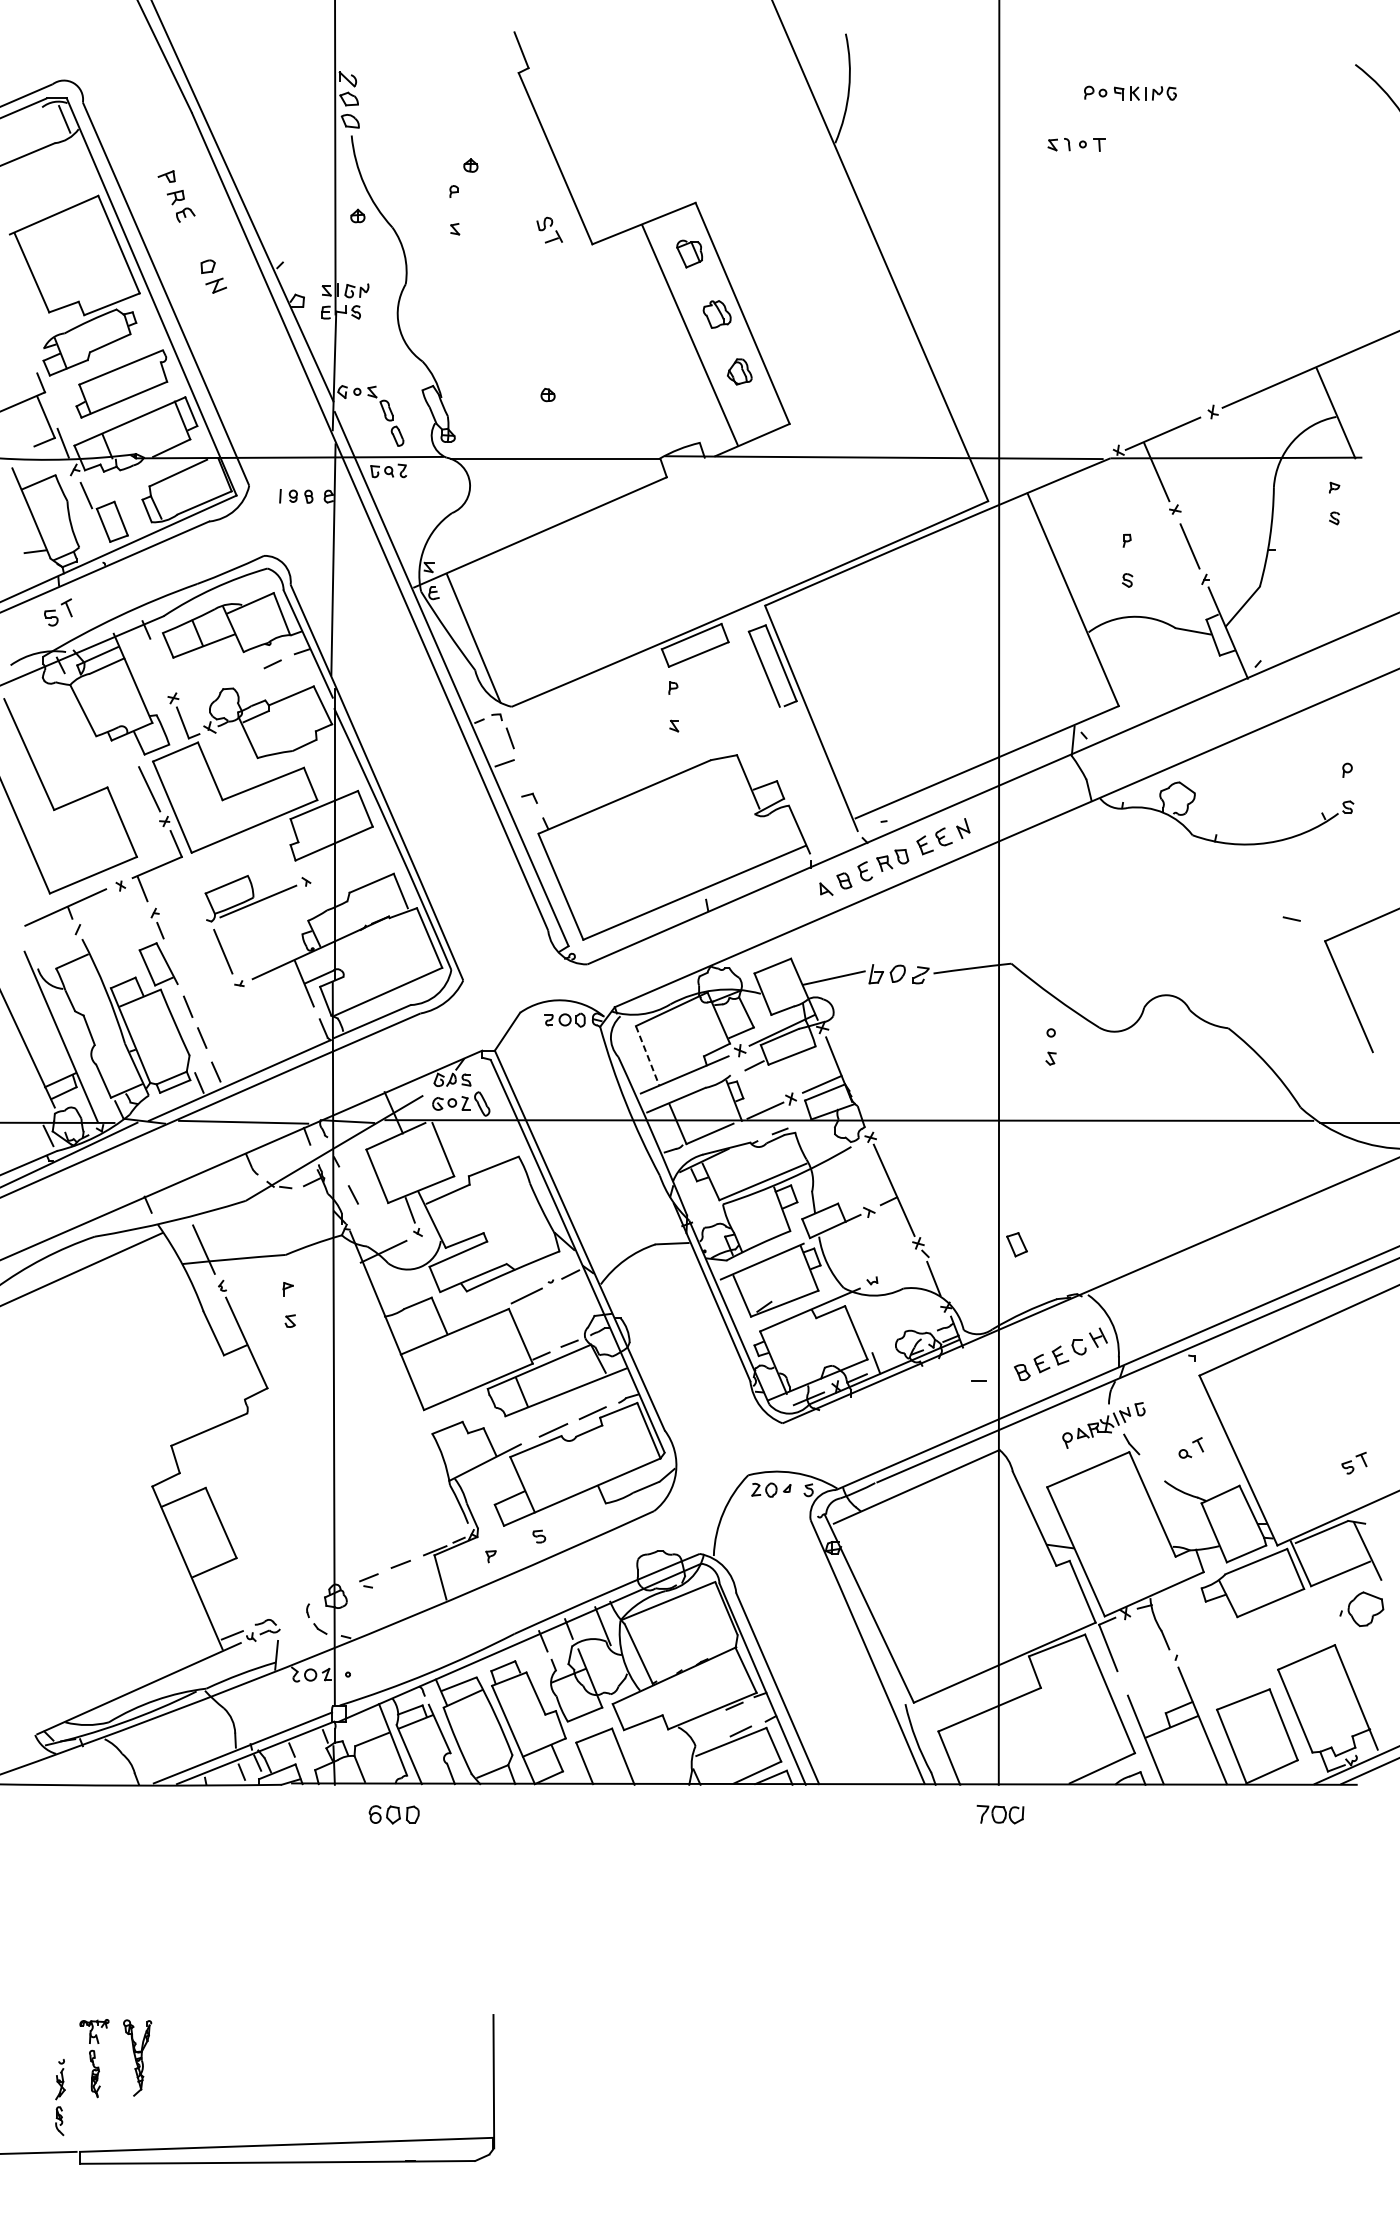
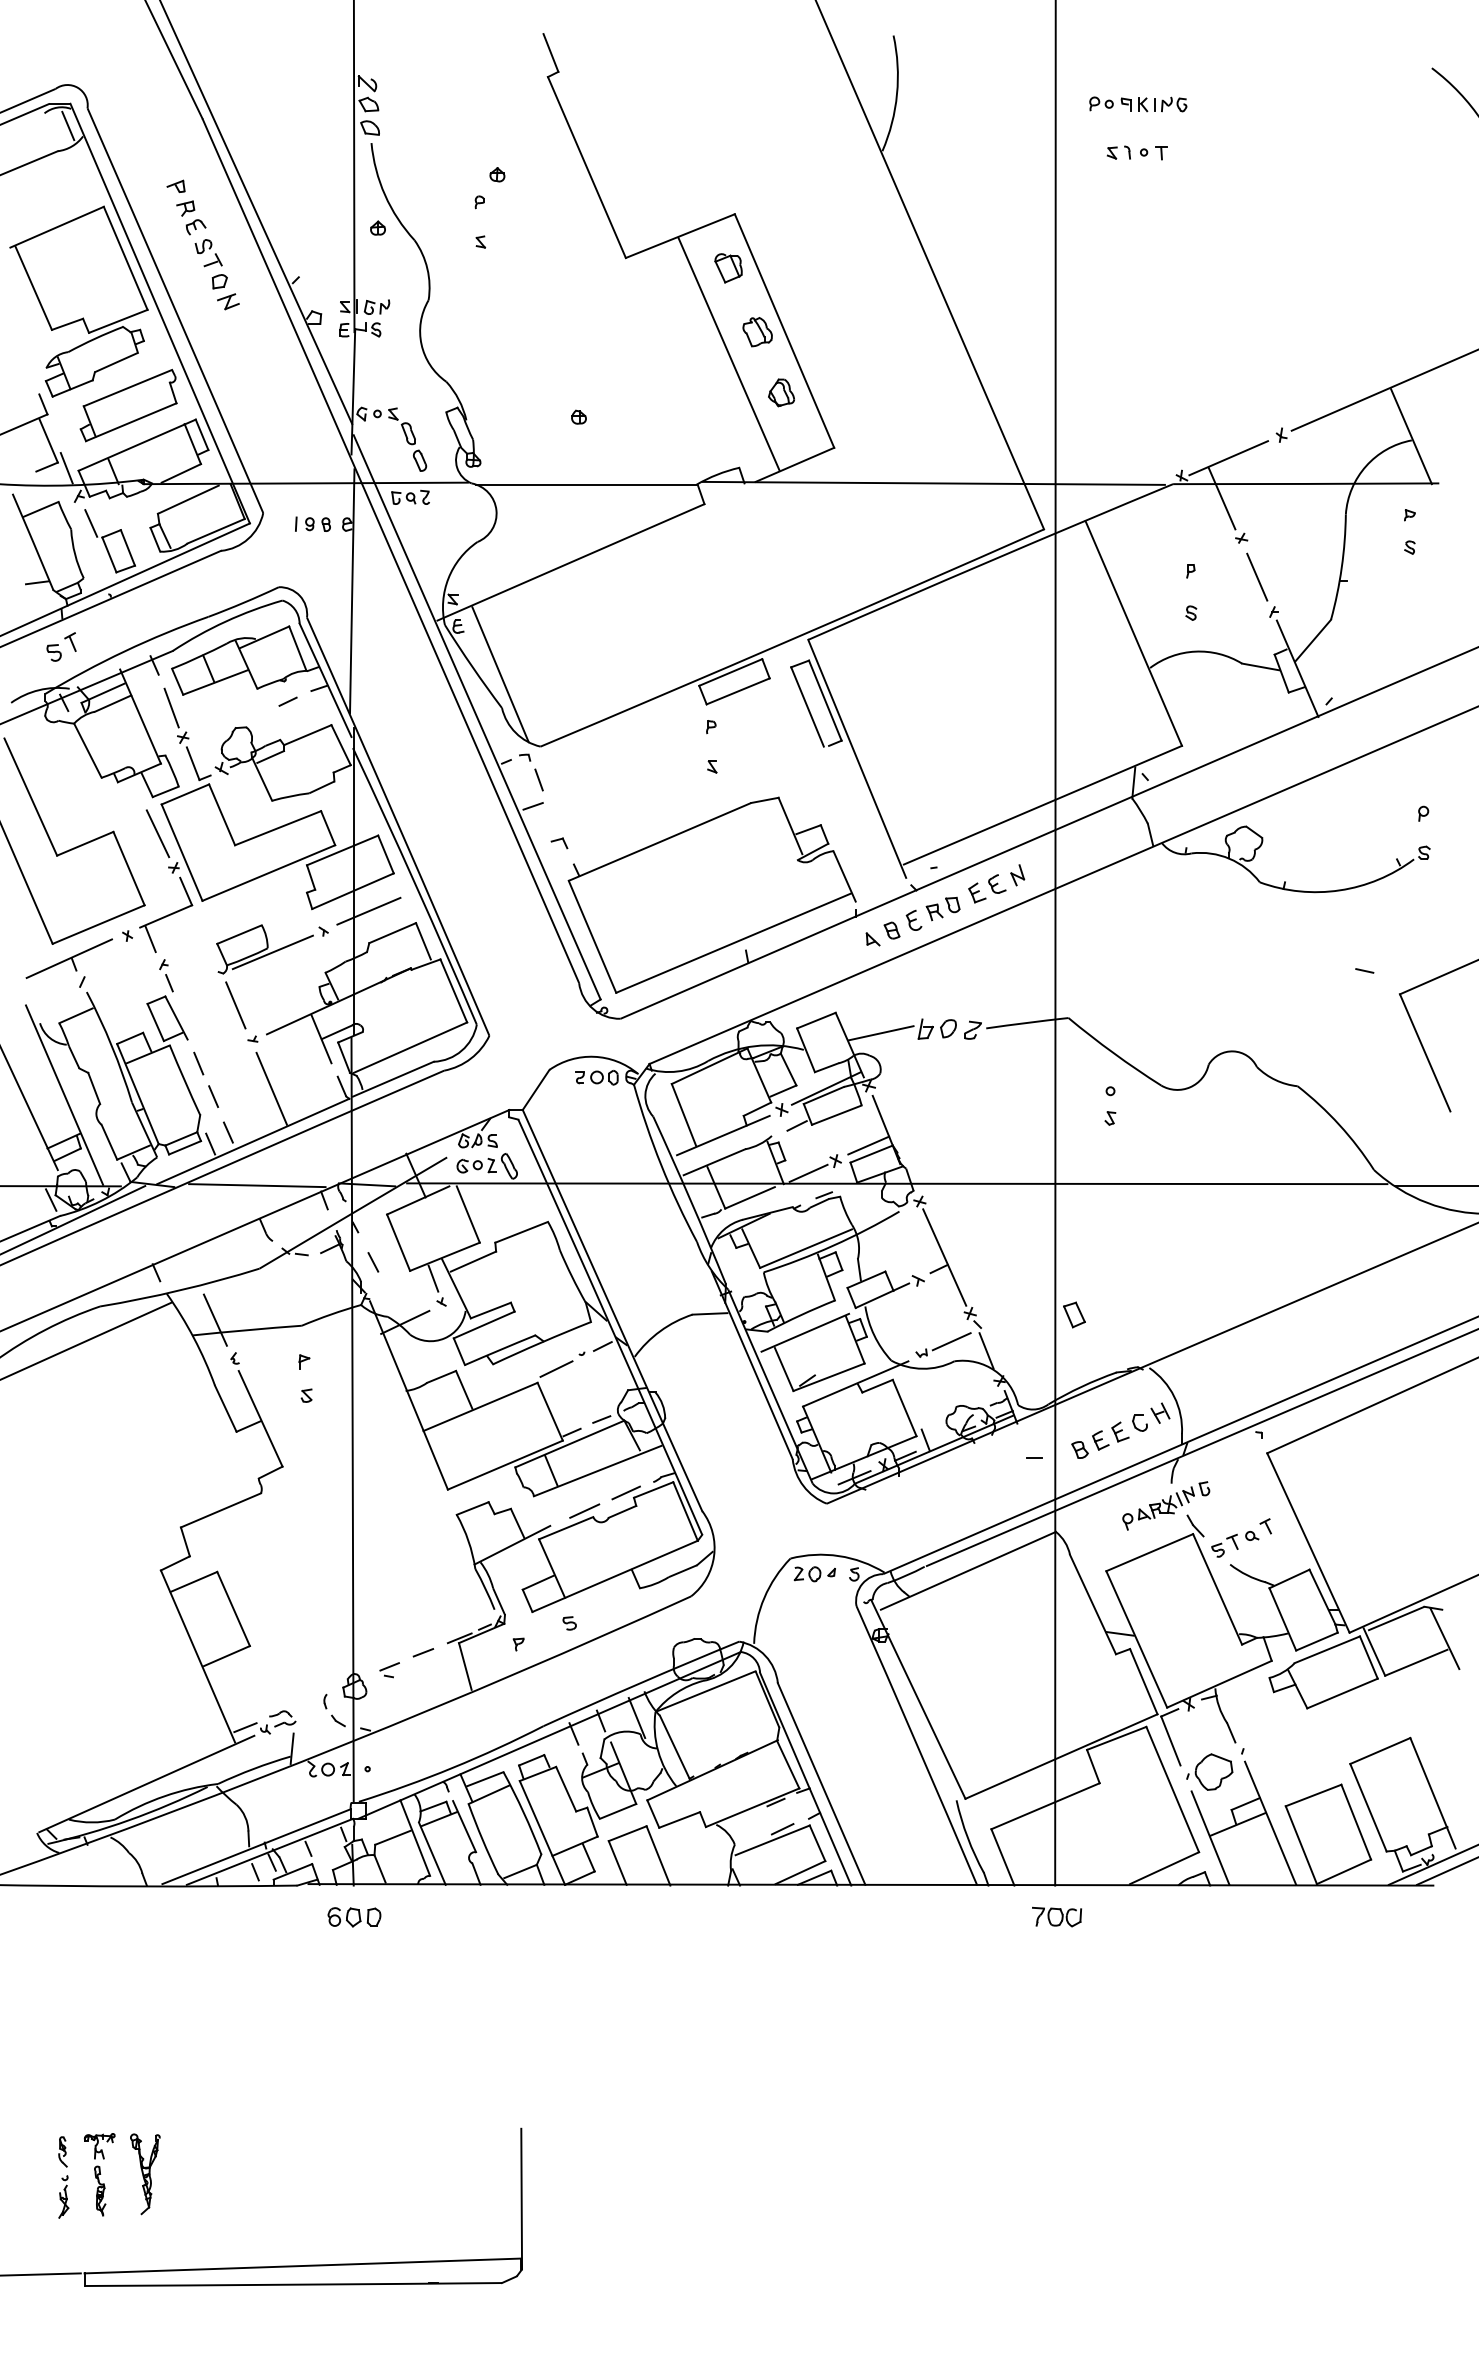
part: (1130, 93) -> (1138, 104), moved
part: (549, 230) -> (208, 253), moved
line: (162, 669) -> (171, 707), added
line: (348, 861) -> (368, 910), added
line: (257, 1030) -> (271, 1088), added
line: (647, 1055) -> (684, 1115), dashed -> solid
line: (900, 1269) -> (951, 1341), added
part: (1354, 1462) -> (1224, 1545), moved
part: (1361, 1608) -> (1209, 1771), moved
part: (394, 1815) -> (354, 1917), moved
part: (59, 2120) -> (62, 2151), moved

